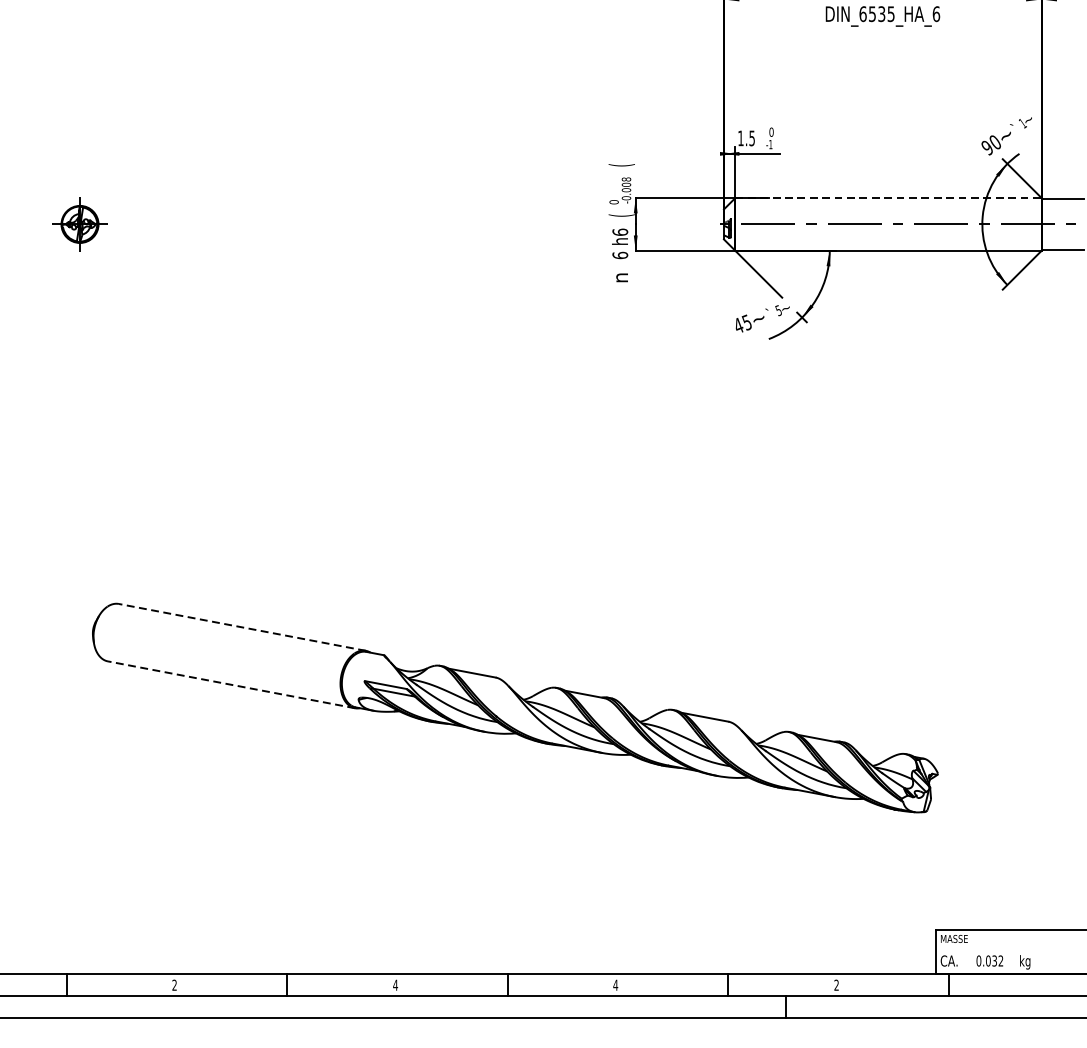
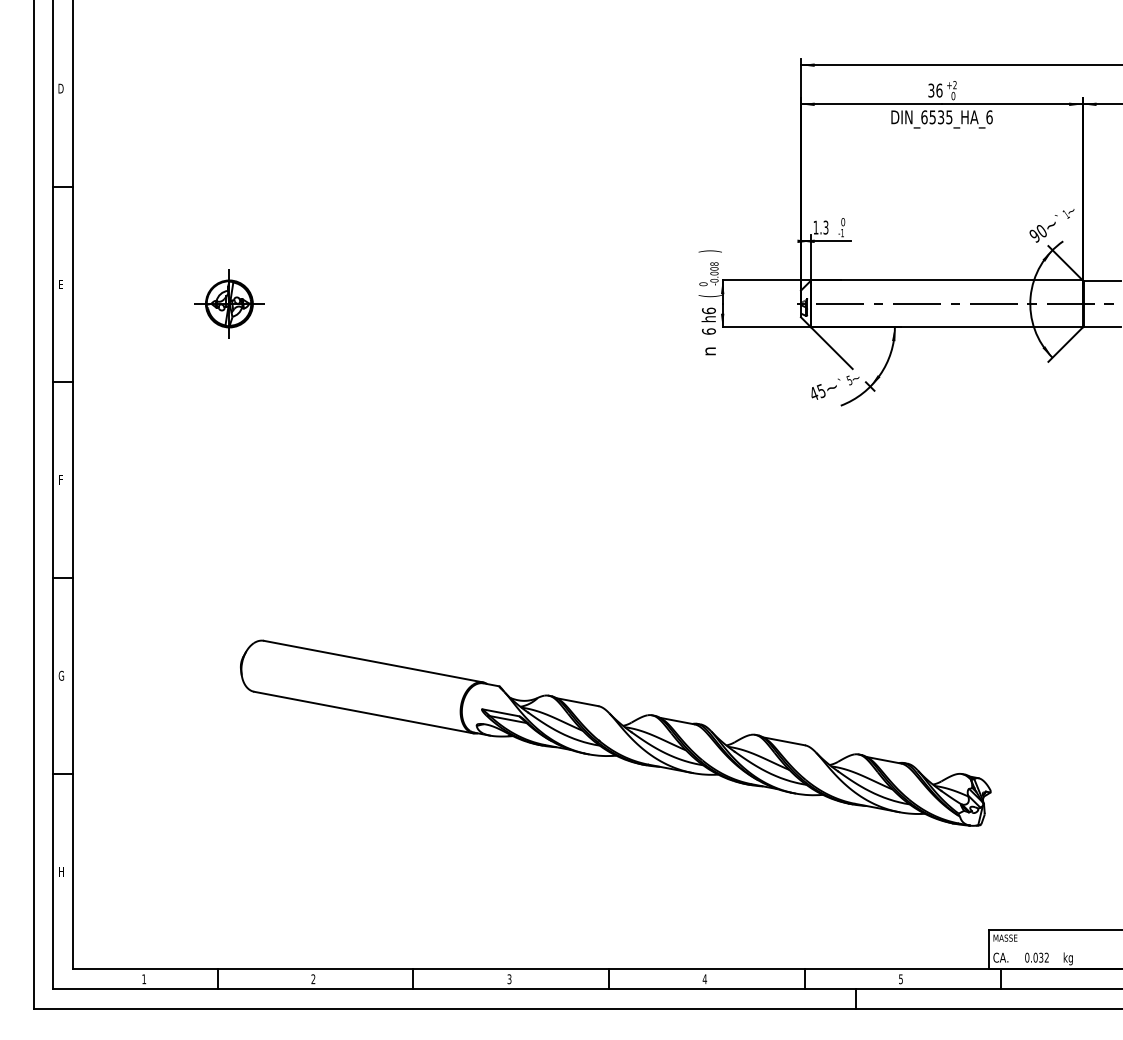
text: (751, 137) -> (825, 226), 1.5 -> 1.3
text: (620, 165) -> (709, 251), ( -> )
line: (887, 197) -> (946, 280), dashed -> solid
part: (80, 223) -> (229, 303), size x1.43
line: (242, 627) -> (373, 661), dashed -> solid
line: (231, 684) -> (363, 712), dashed -> solid
text: (395, 985) -> (509, 979), 4 -> 3
text: (836, 985) -> (900, 979), 2 -> 5

